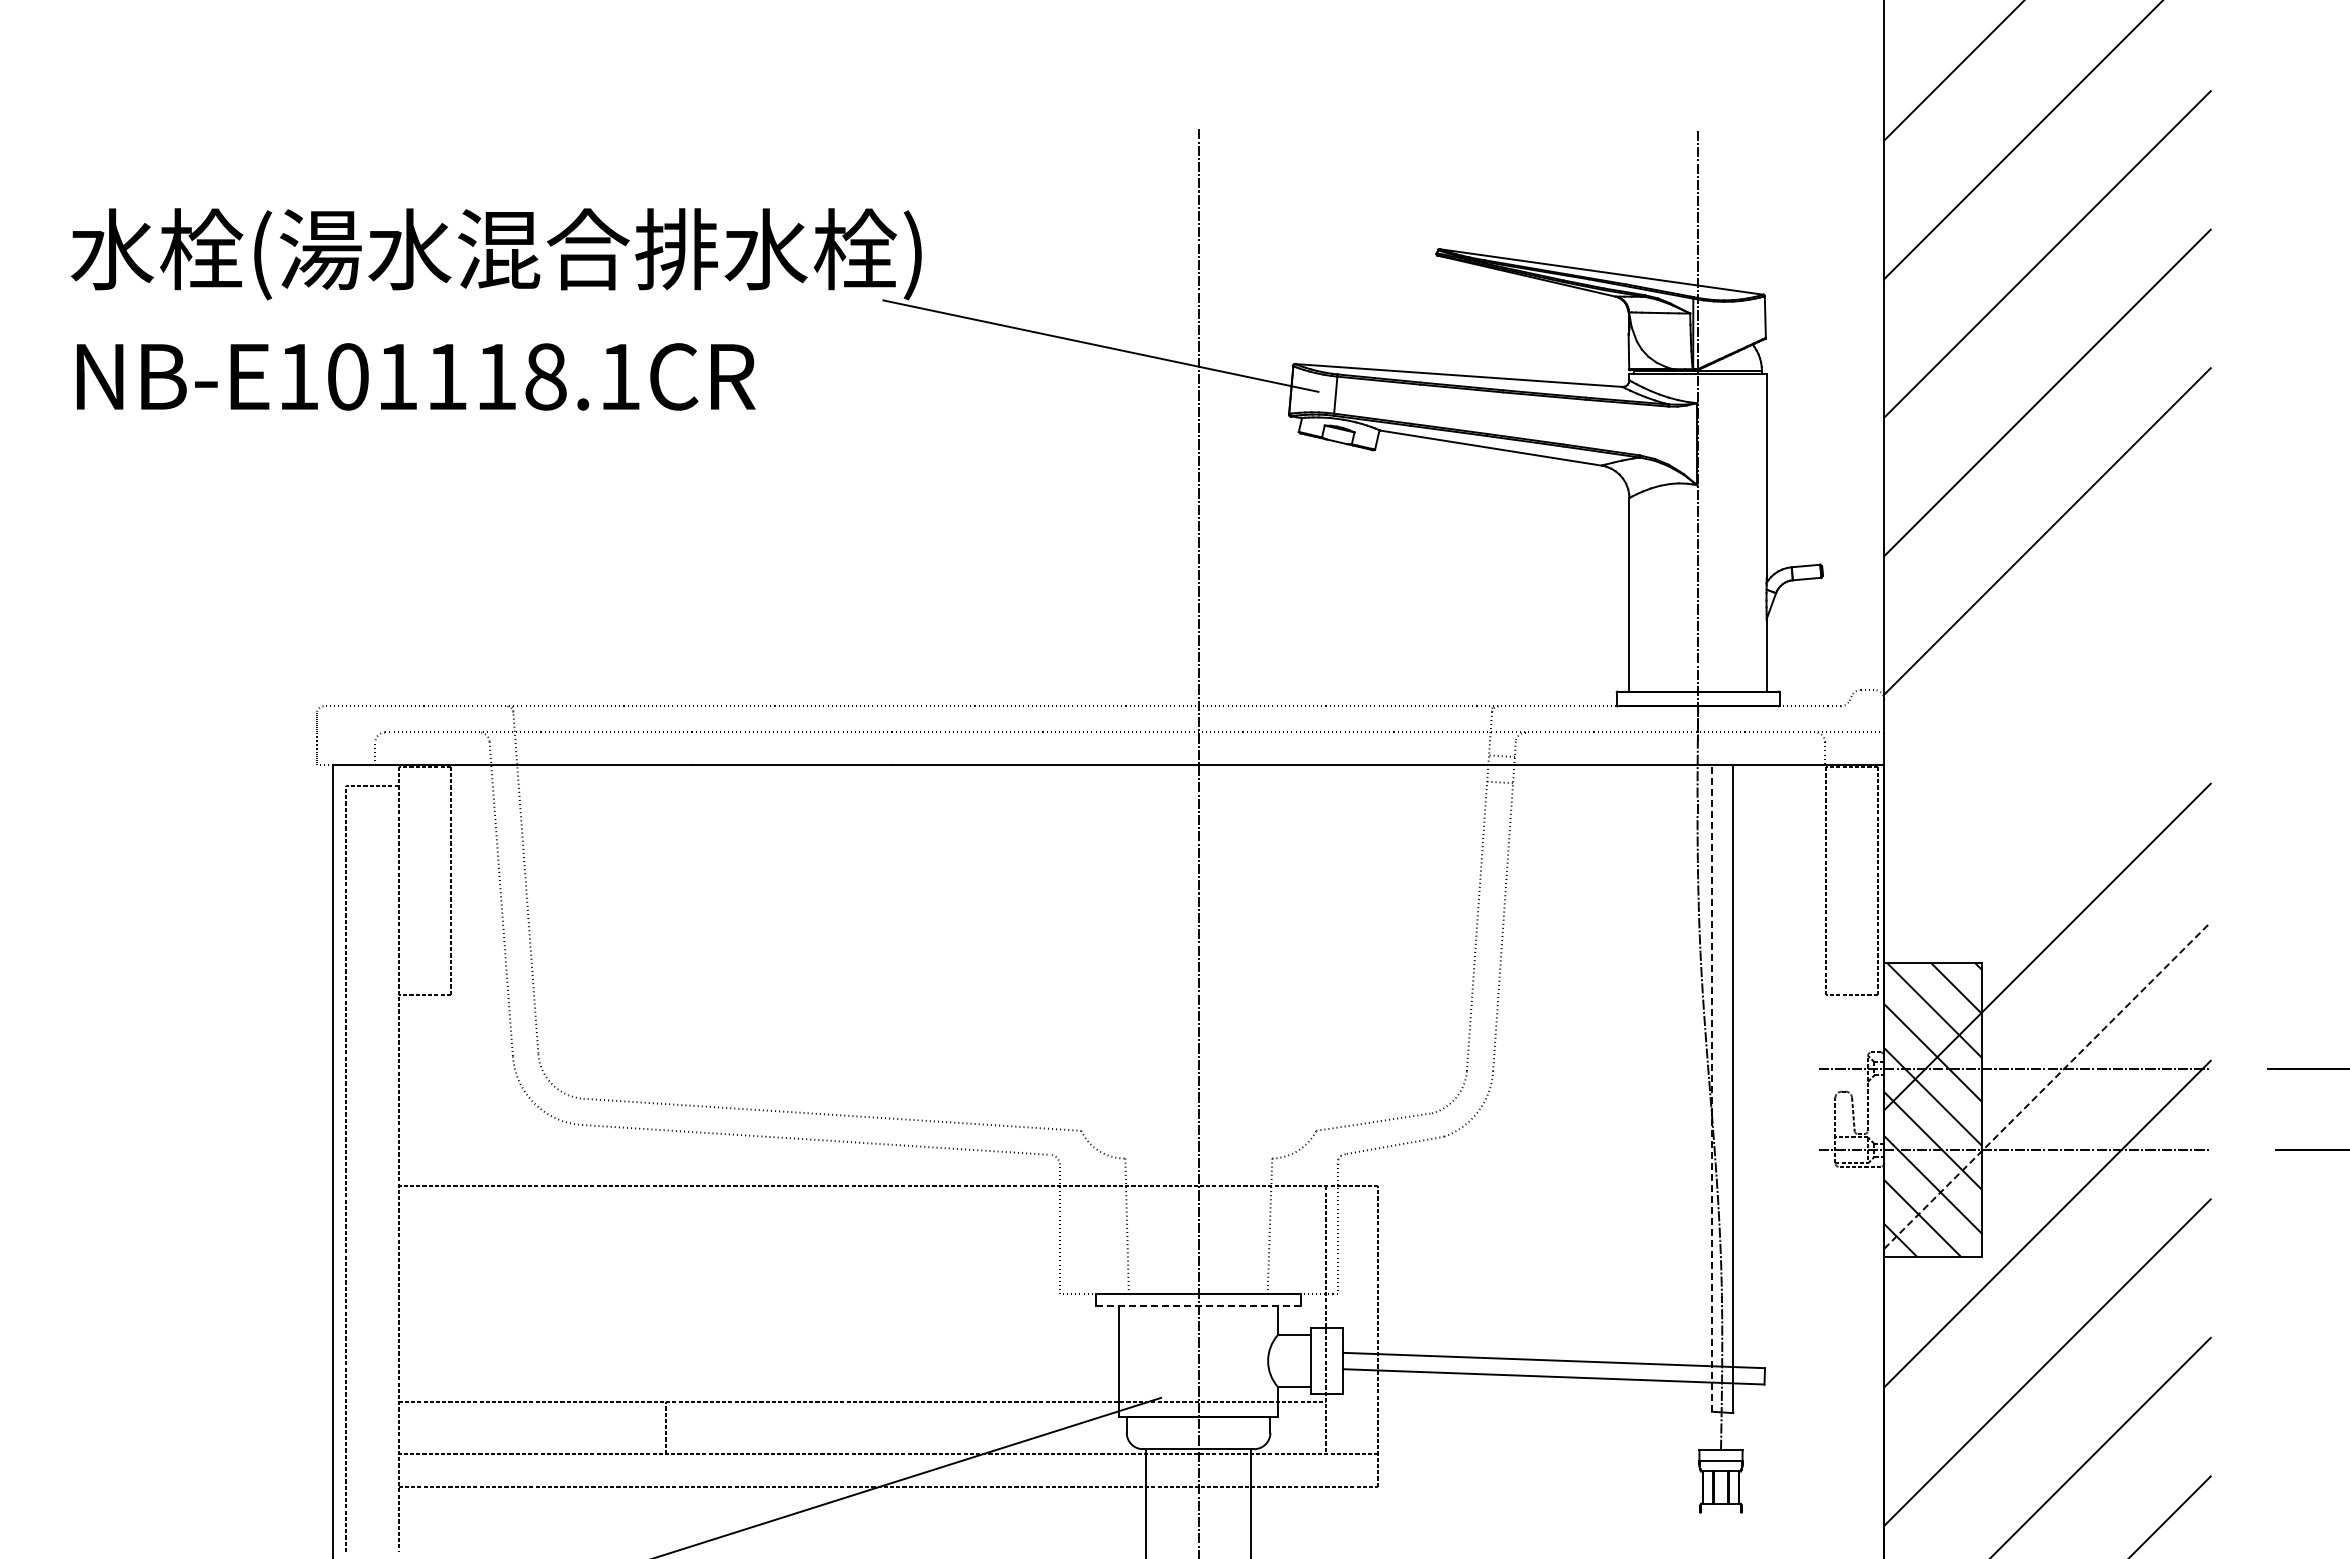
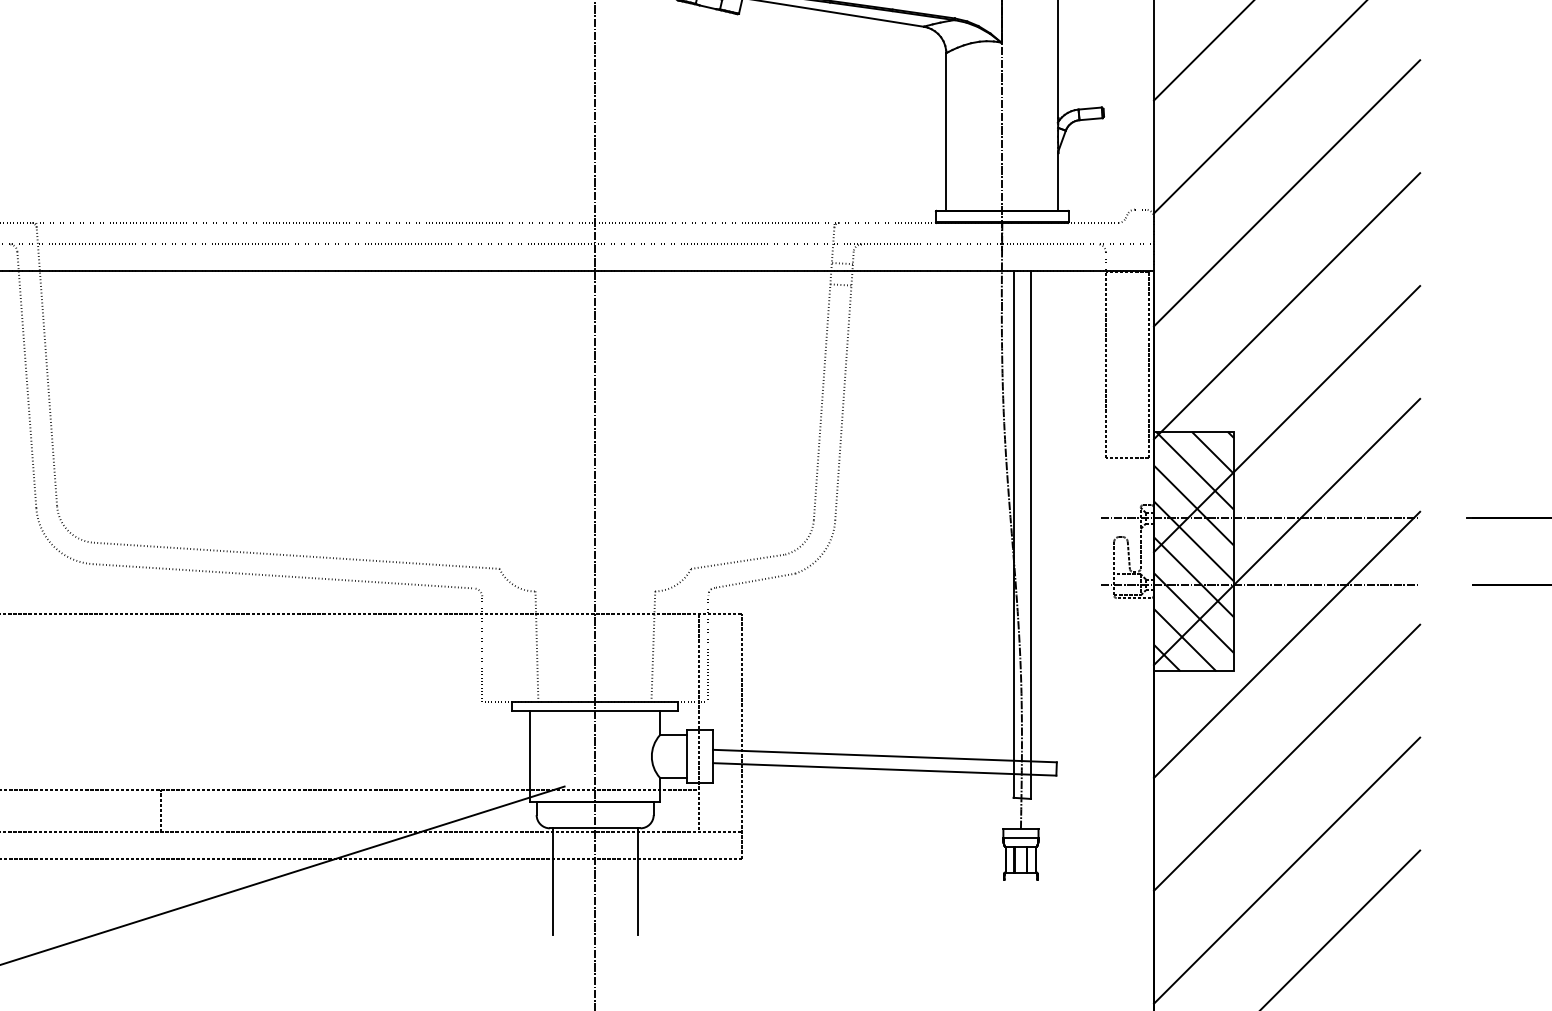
line: (2047, 669) -> (1287, 192), added
line: (2047, 808) -> (1287, 306), added
line: (2047, 1085) -> (1287, 531), dashed -> solid
line: (1711, 1087) -> (1013, 533), dashed -> solid
line: (1198, 1305) -> (595, 711), dashed -> solid

